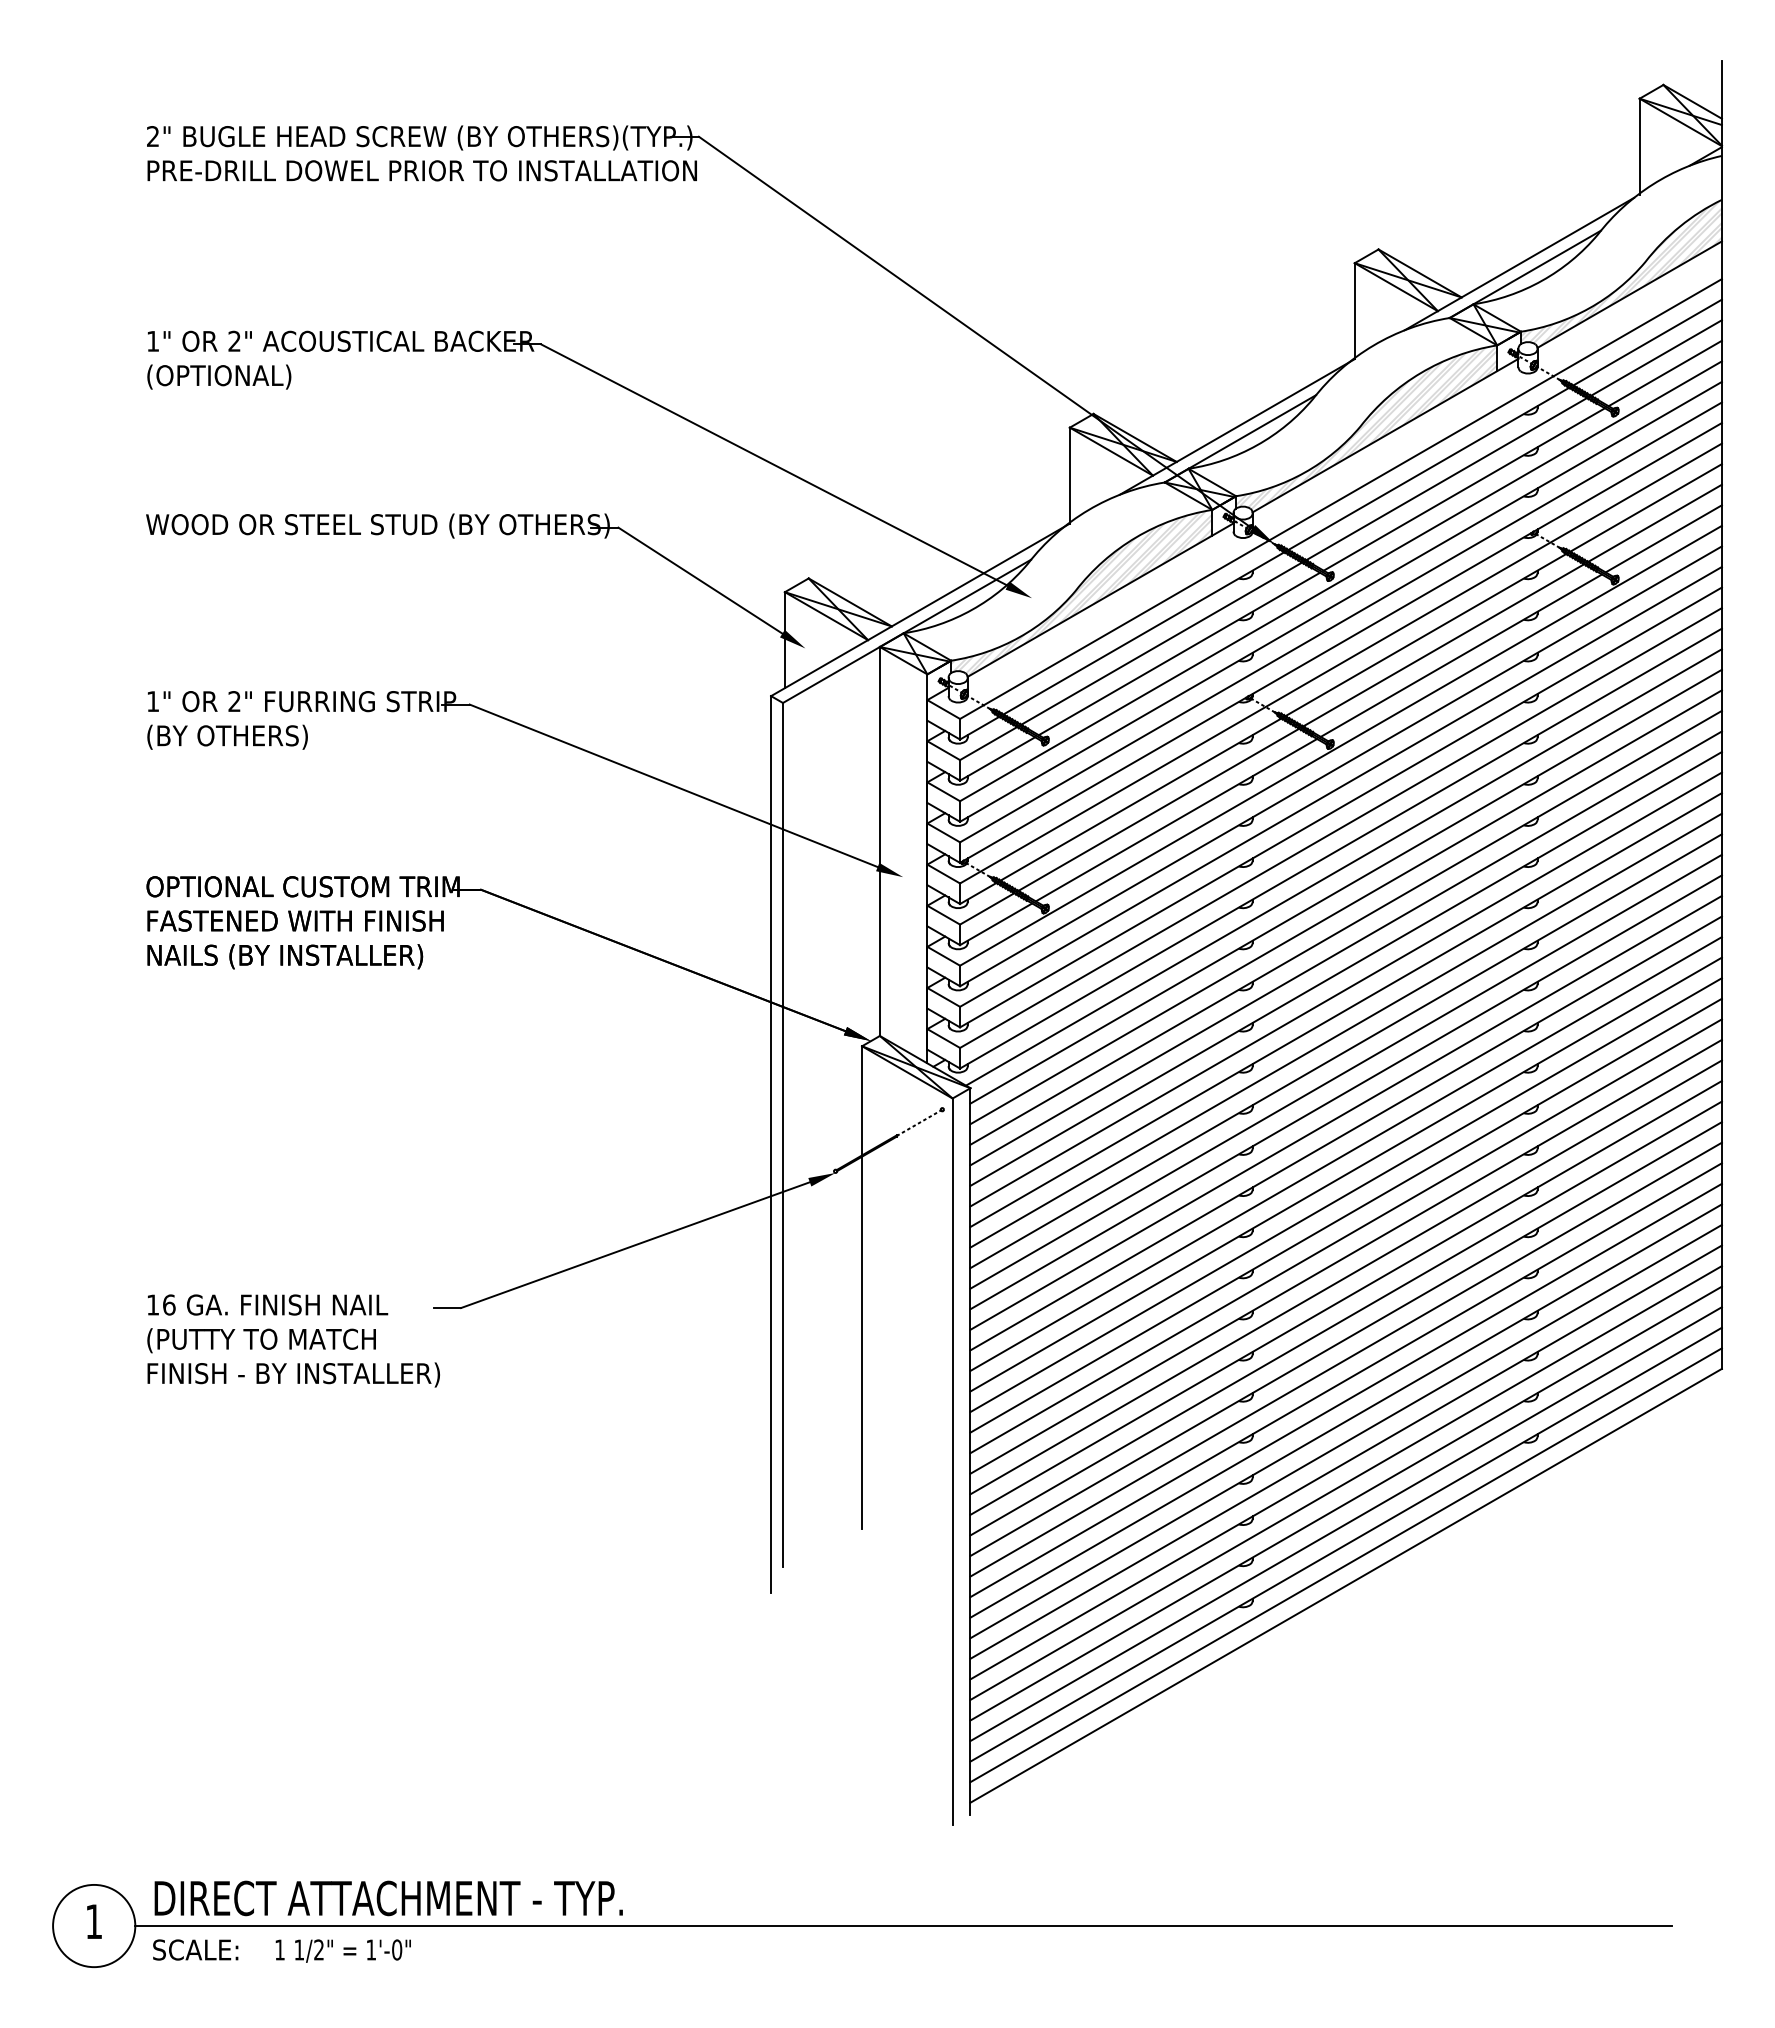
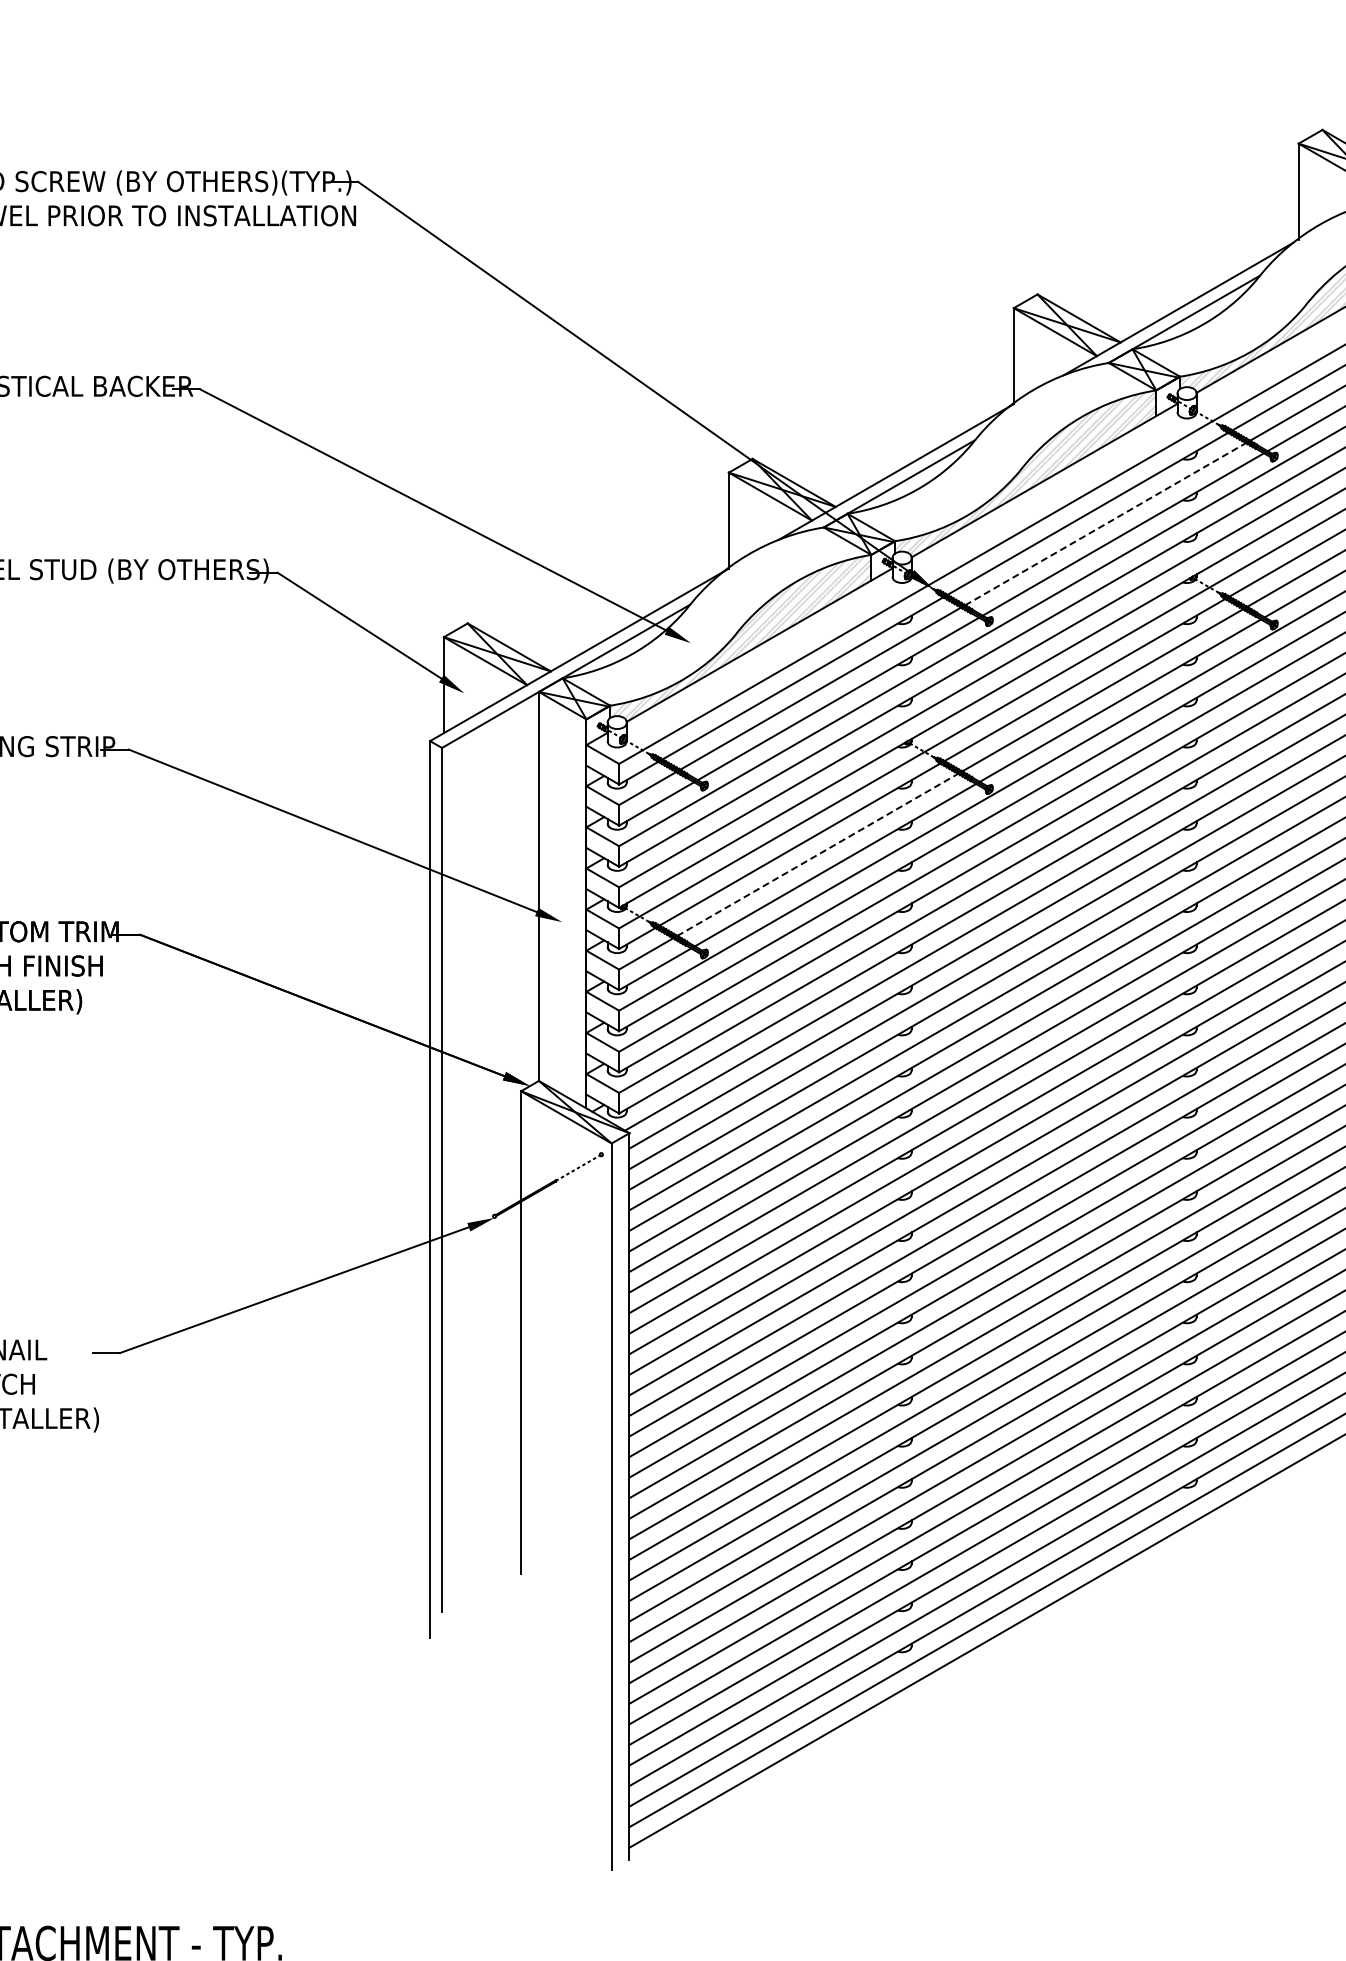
line: (1447, 478) -> (1106, 523), solid -> dashed
line: (1159, 809) -> (818, 854), solid -> dashed

